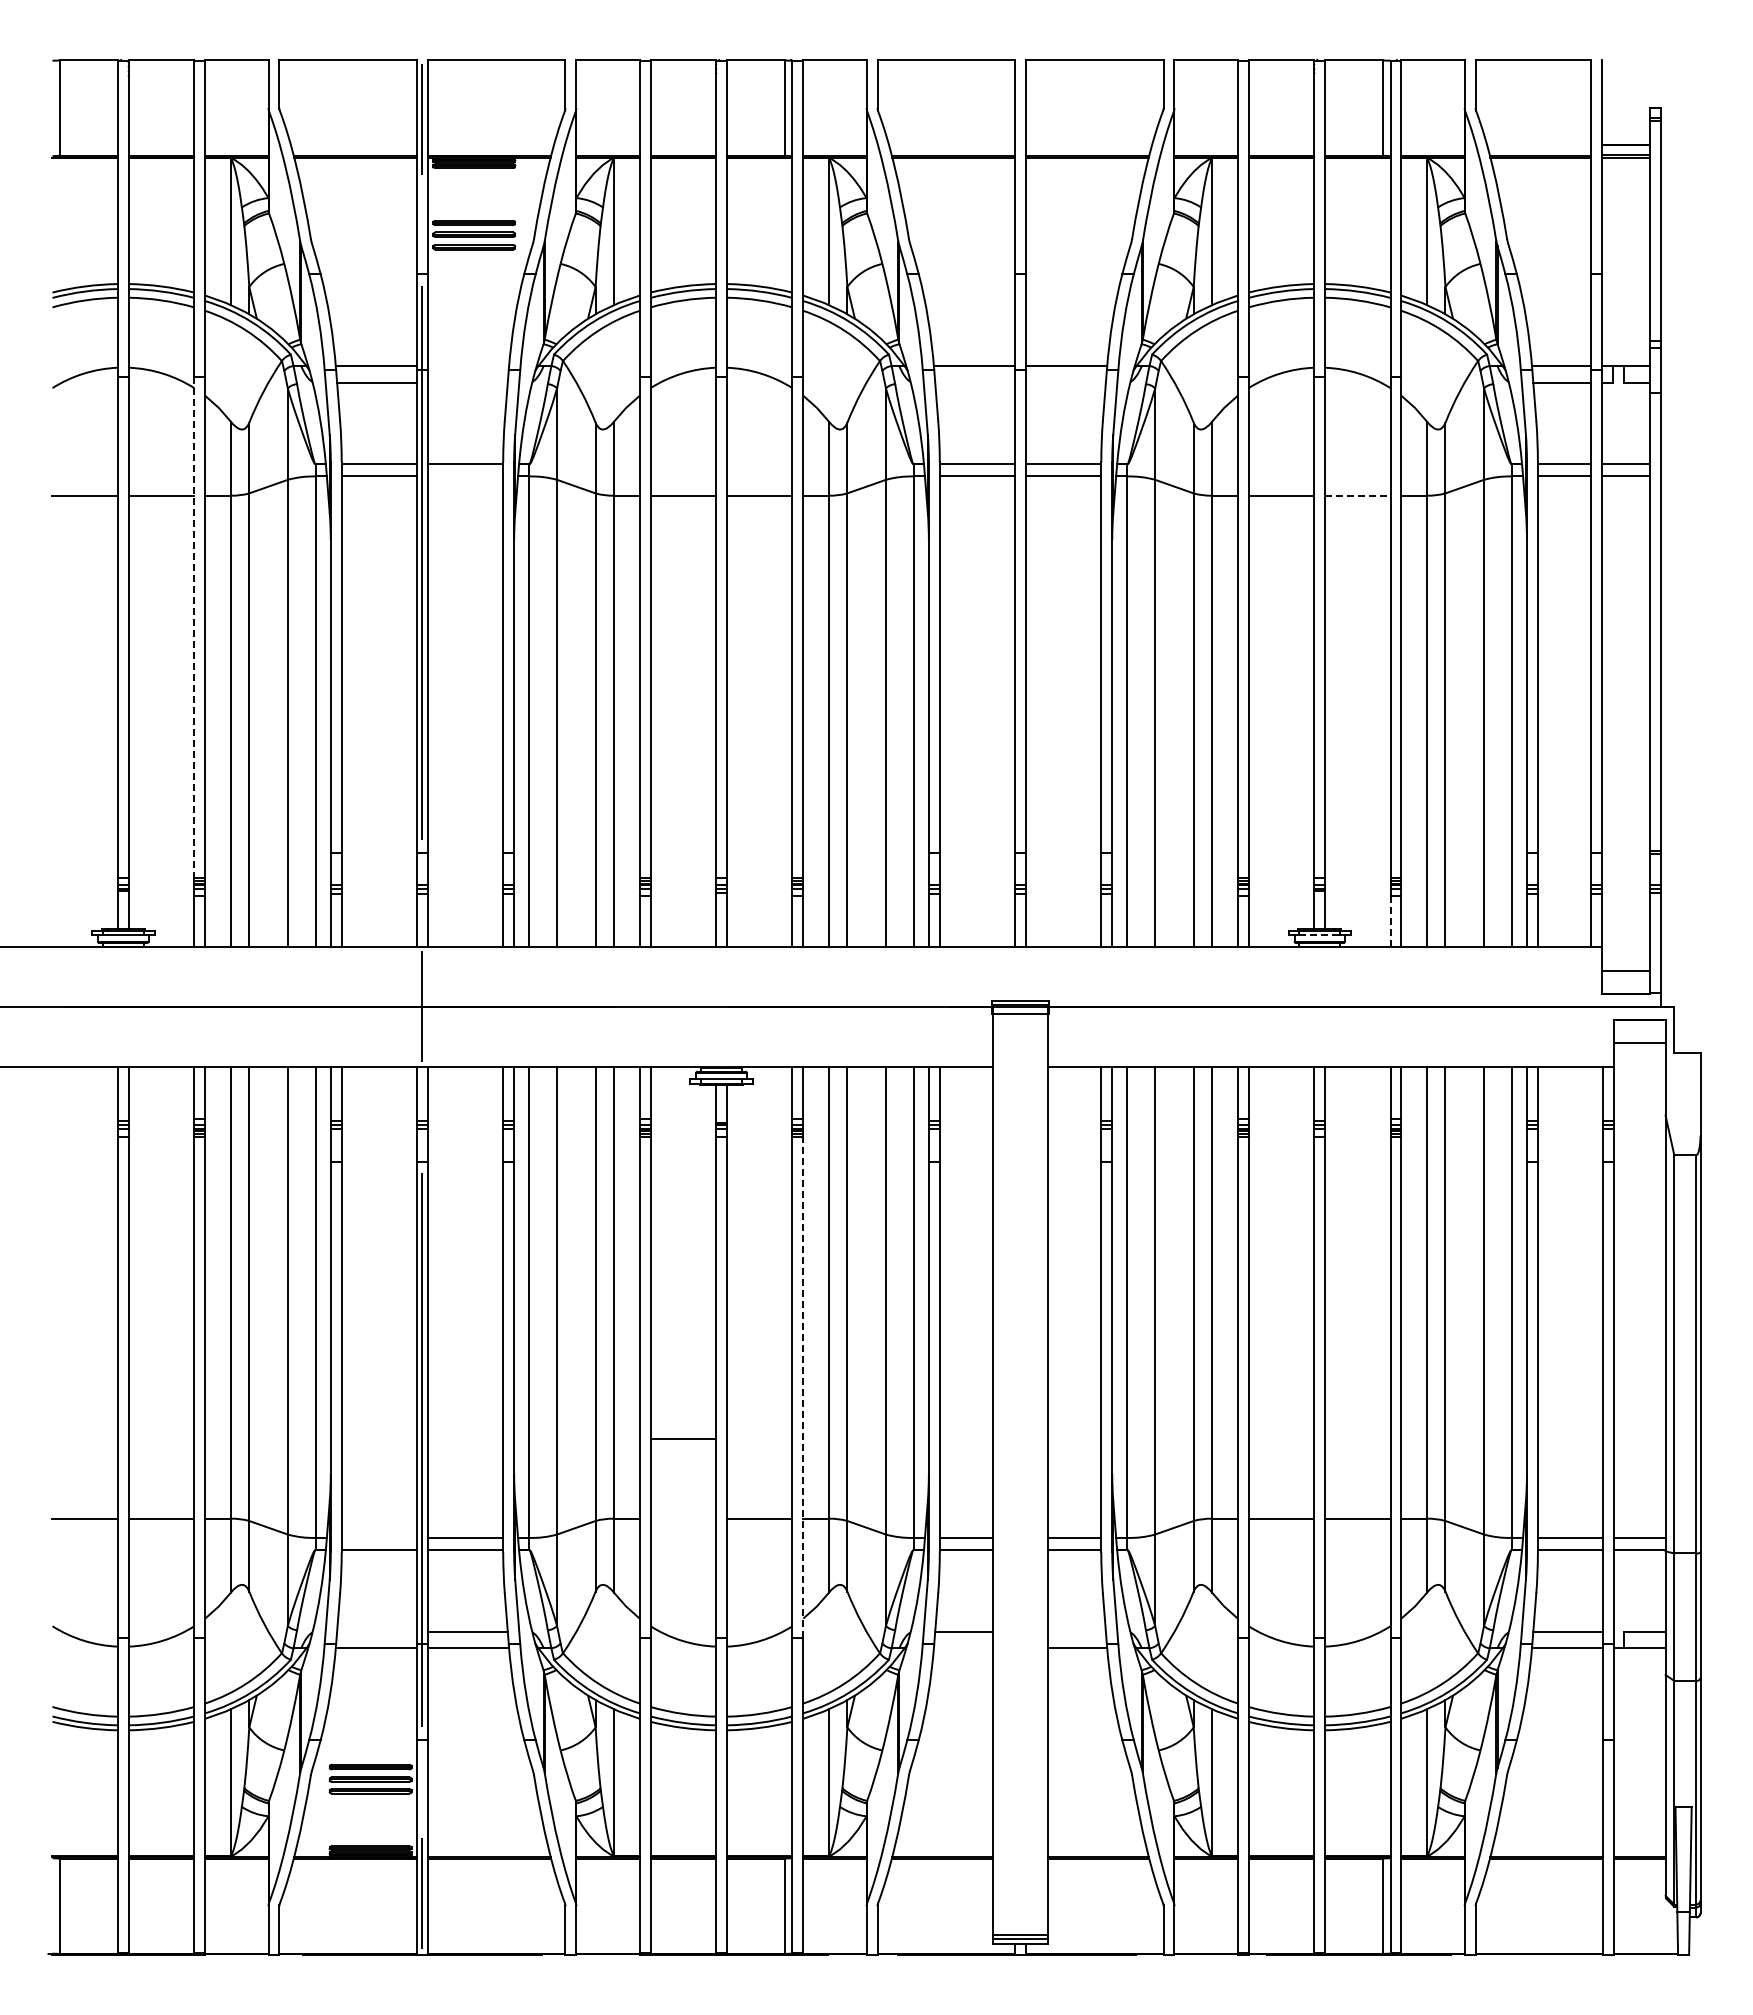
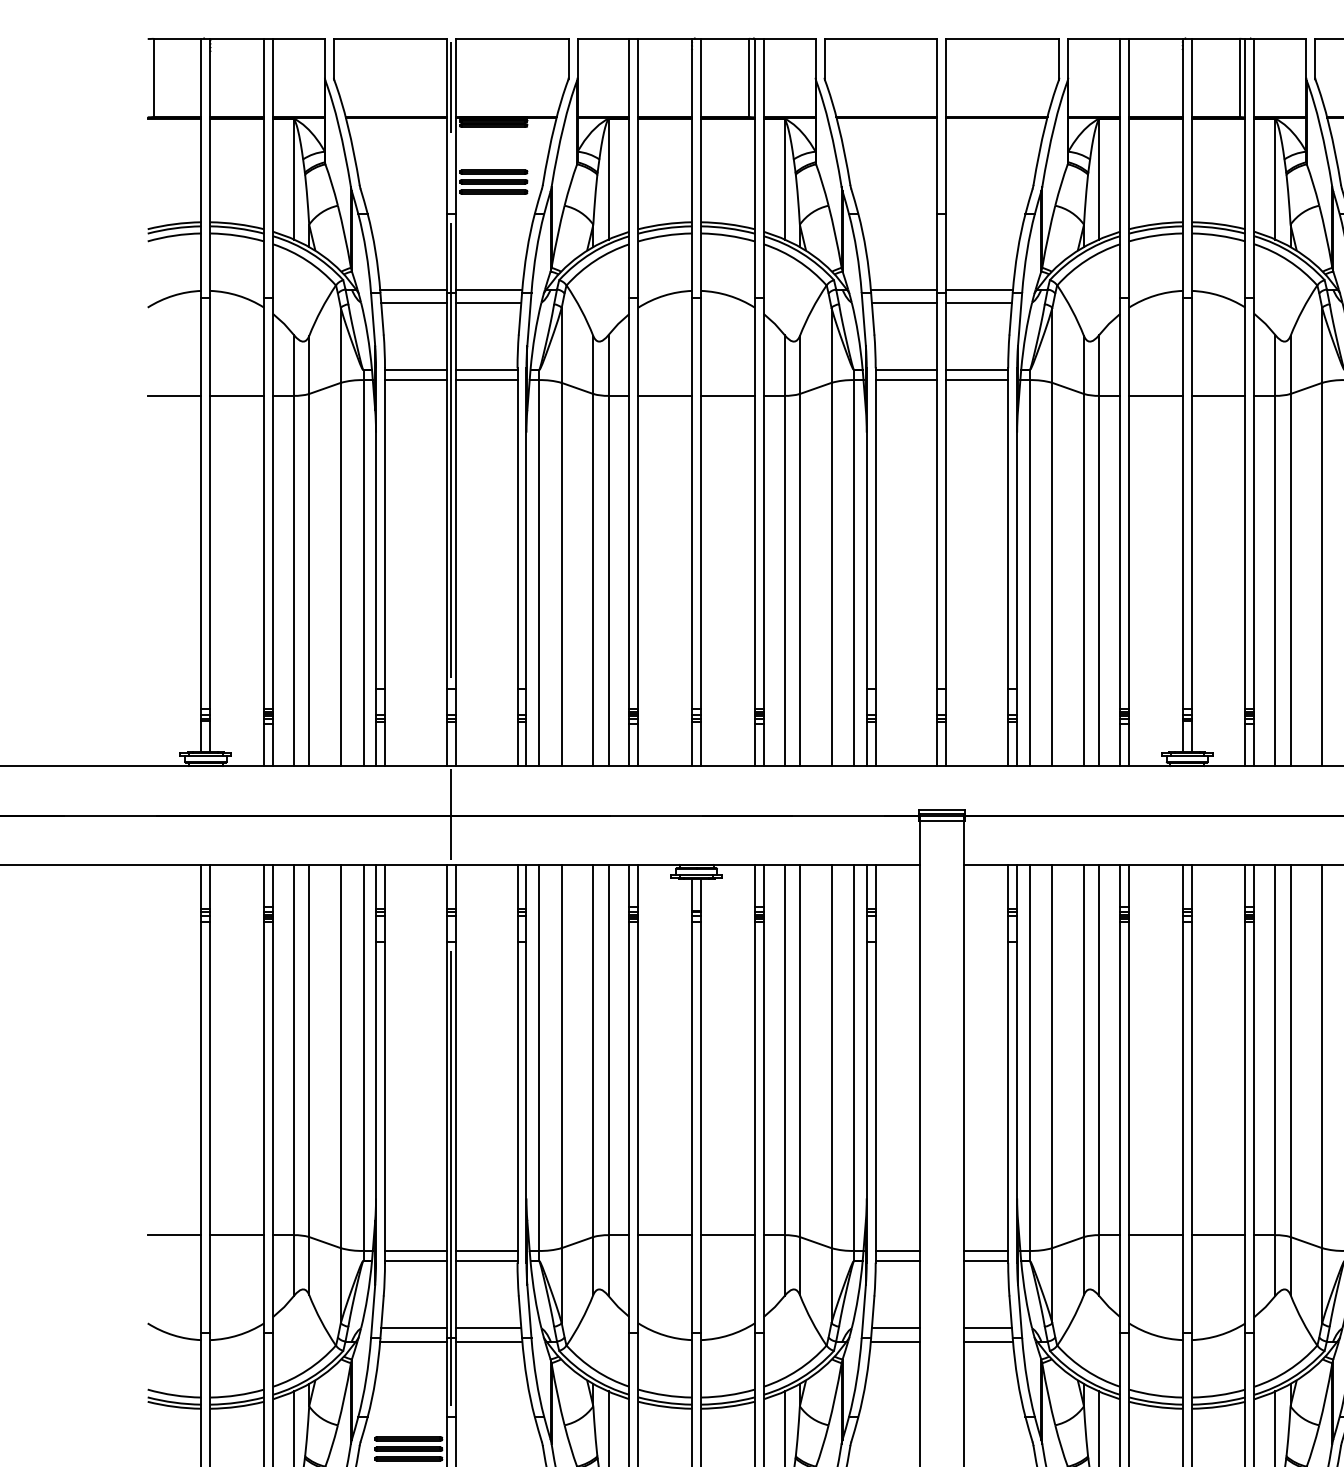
line: (468, 366) -> (489, 289), added
line: (467, 382) -> (488, 303), added
line: (975, 382) -> (904, 303), added
line: (1065, 382) -> (978, 303), added
line: (465, 476) -> (486, 380), added
line: (1357, 495) -> (1218, 395), dashed -> solid
line: (194, 627) -> (264, 504), dashed -> solid
line: (1390, 921) -> (1245, 745), dashed -> solid
line: (1320, 935) -> (1188, 756), dashed -> solid
line: (803, 1386) -> (763, 1126), dashed -> solid
line: (683, 1438) -> (665, 1234), moved
line: (379, 1537) -> (416, 1250), added
line: (377, 1631) -> (414, 1327), added
line: (1076, 1631) -> (987, 1327), added
line: (963, 1648) -> (895, 1341), added

